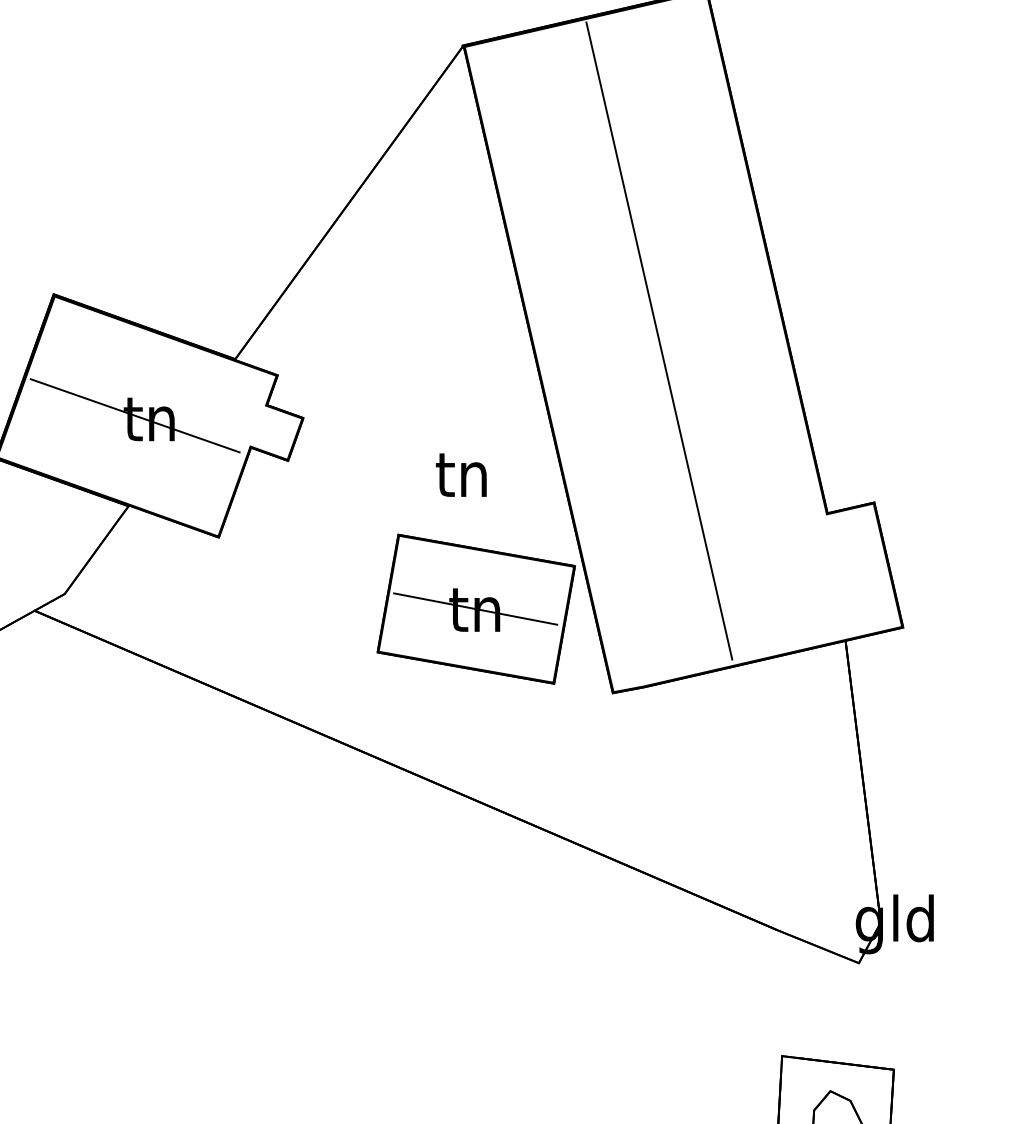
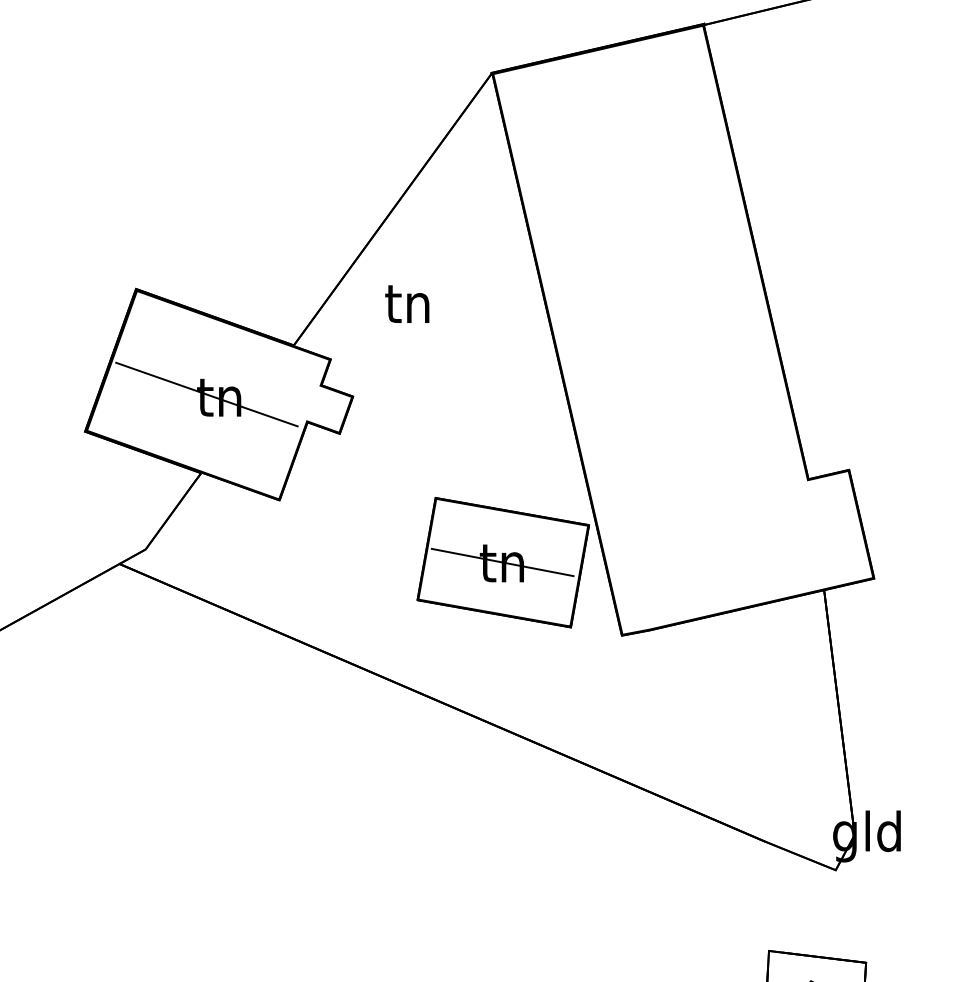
line: (658, 340) -> (661, 329), removed
text: (461, 474) -> (407, 303), moved

